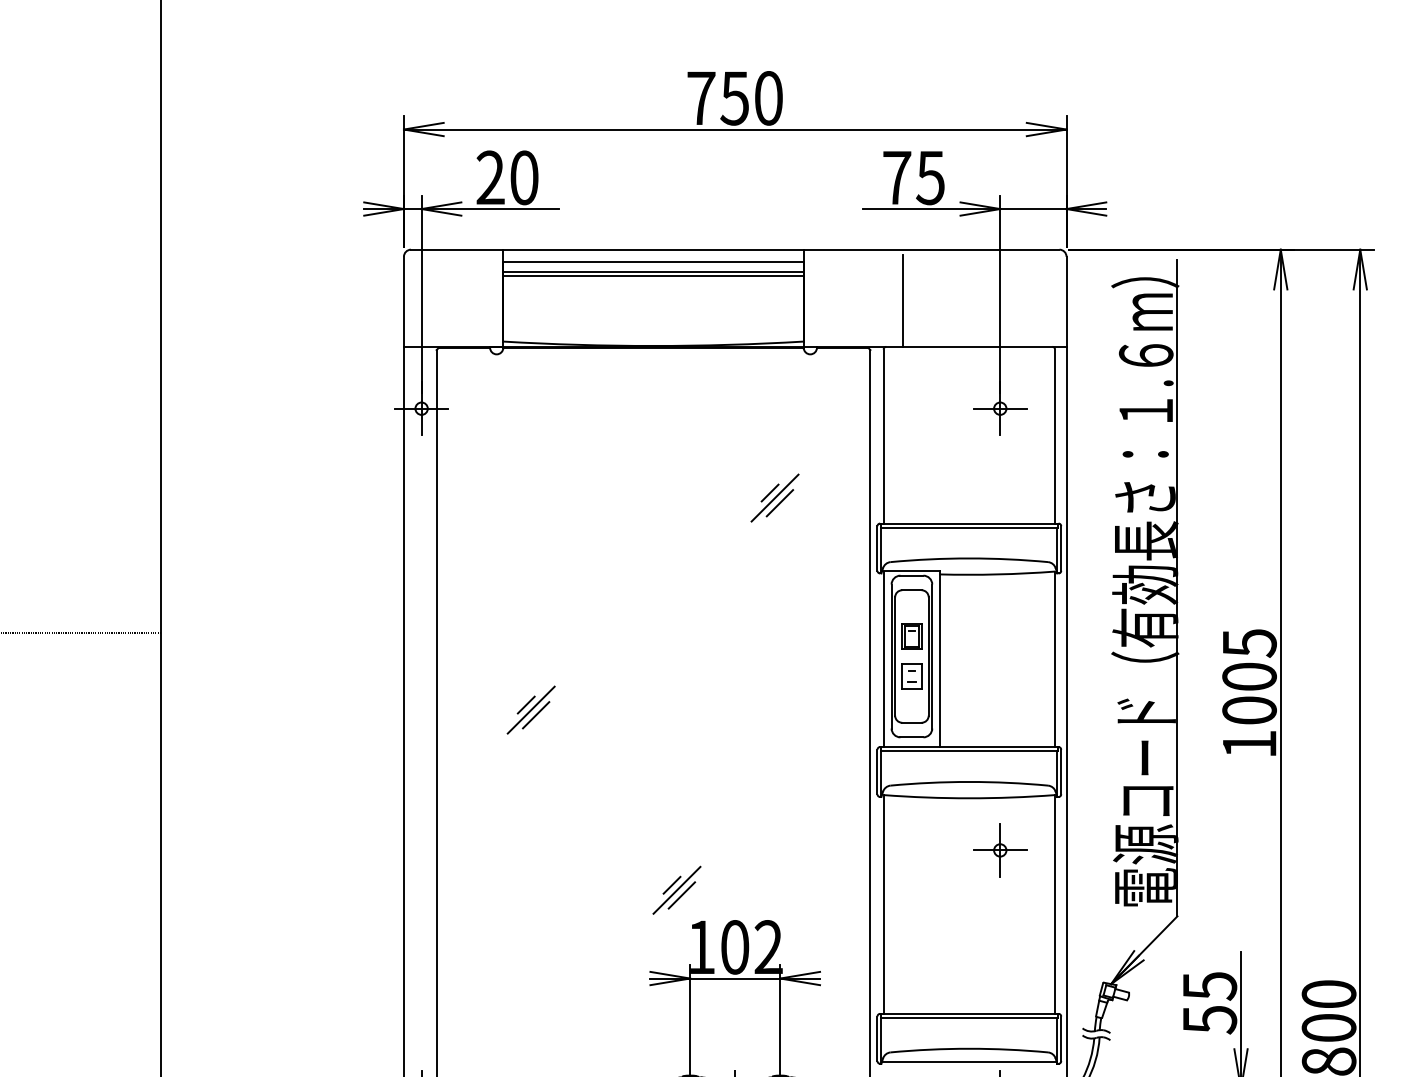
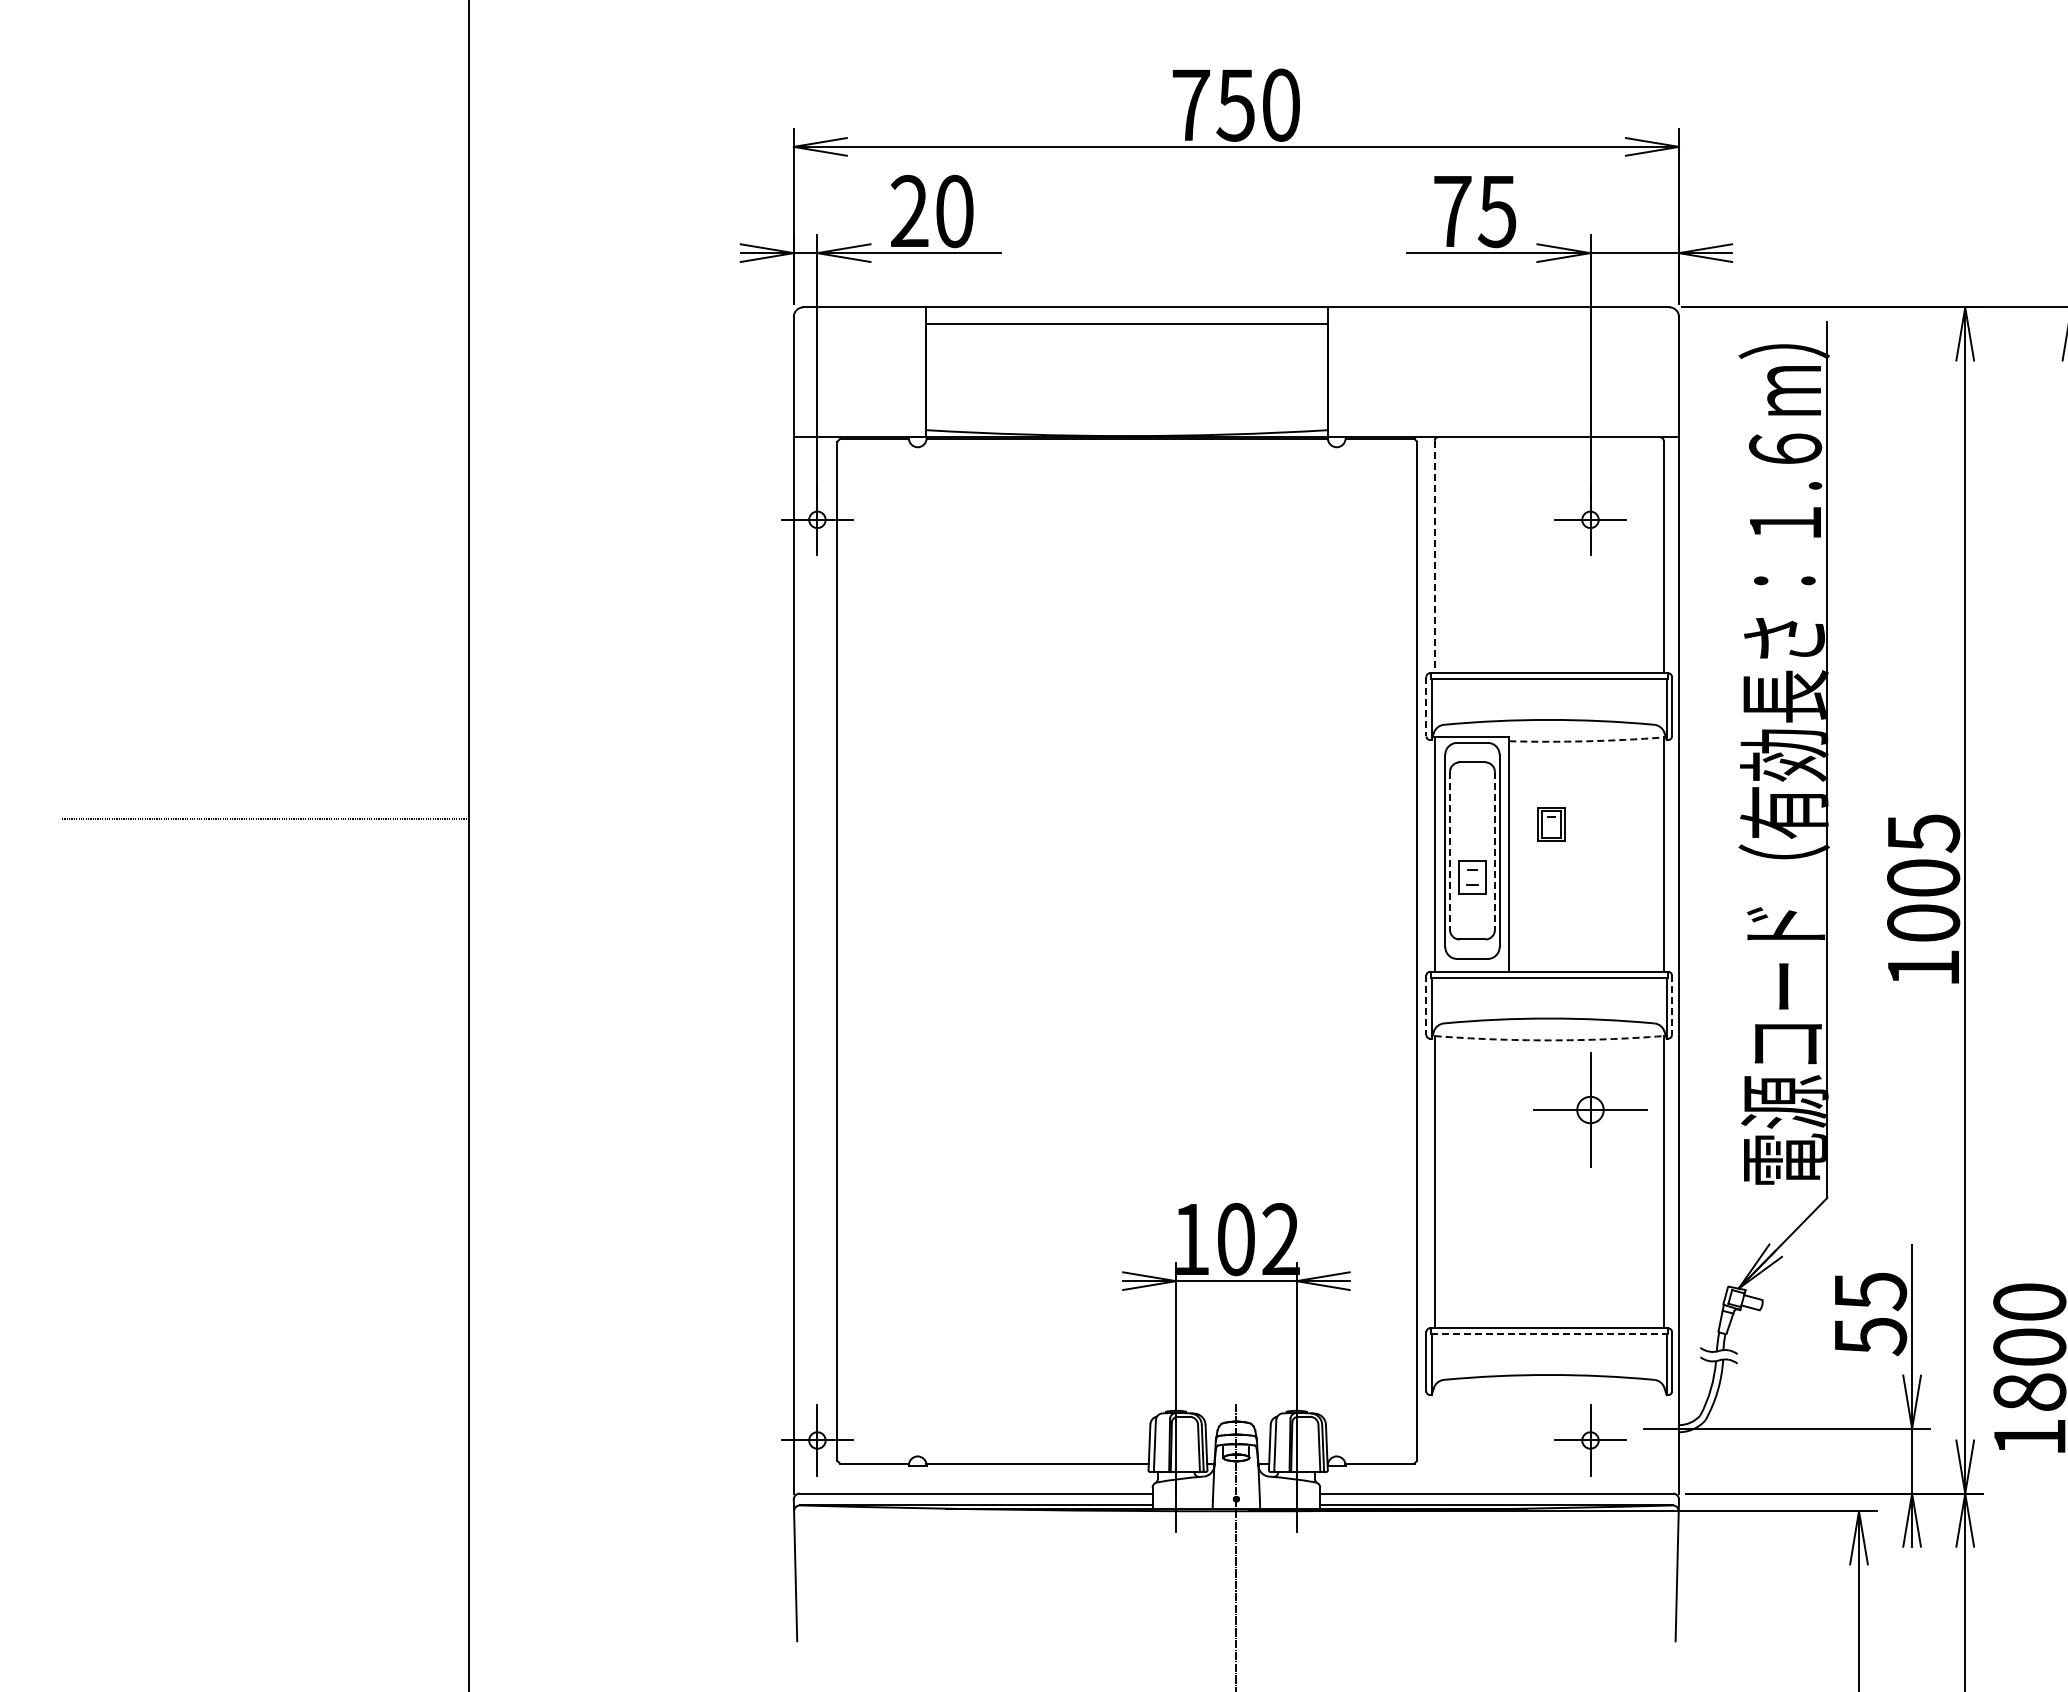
line: (653, 271) -> (1127, 336), removed
line: (653, 275) -> (1127, 342), removed
line: (902, 300) -> (1460, 375), removed
line: (883, 436) -> (1434, 557), solid -> dashed
line: (769, 493) -> (1282, 632), removed
line: (774, 498) -> (1289, 639), removed
line: (779, 502) -> (1295, 645), removed
line: (877, 548) -> (1426, 706), solid -> dashed
arc: (997, 574) -> (1586, 741), solid -> dashed
part: (911, 636) -> (1551, 824), moved
line: (895, 656) -> (1450, 851), solid -> dashed
line: (928, 656) -> (1494, 851), solid -> dashed
line: (526, 704) -> (957, 915), removed
line: (530, 710) -> (963, 922), removed
line: (535, 714) -> (969, 928), removed
line: (877, 772) -> (1426, 1005), solid -> dashed
line: (1060, 772) -> (1671, 1005), solid -> dashed
arc: (969, 798) -> (1549, 1040), solid -> dashed
part: (1000, 850) -> (1590, 1109), size x1.6
line: (671, 885) -> (1151, 1156), removed
line: (676, 890) -> (1158, 1163), removed
line: (681, 894) -> (1164, 1169), removed
line: (969, 1018) -> (1549, 1334), solid -> dashed
line: (968, 1061) -> (1548, 1392), removed

